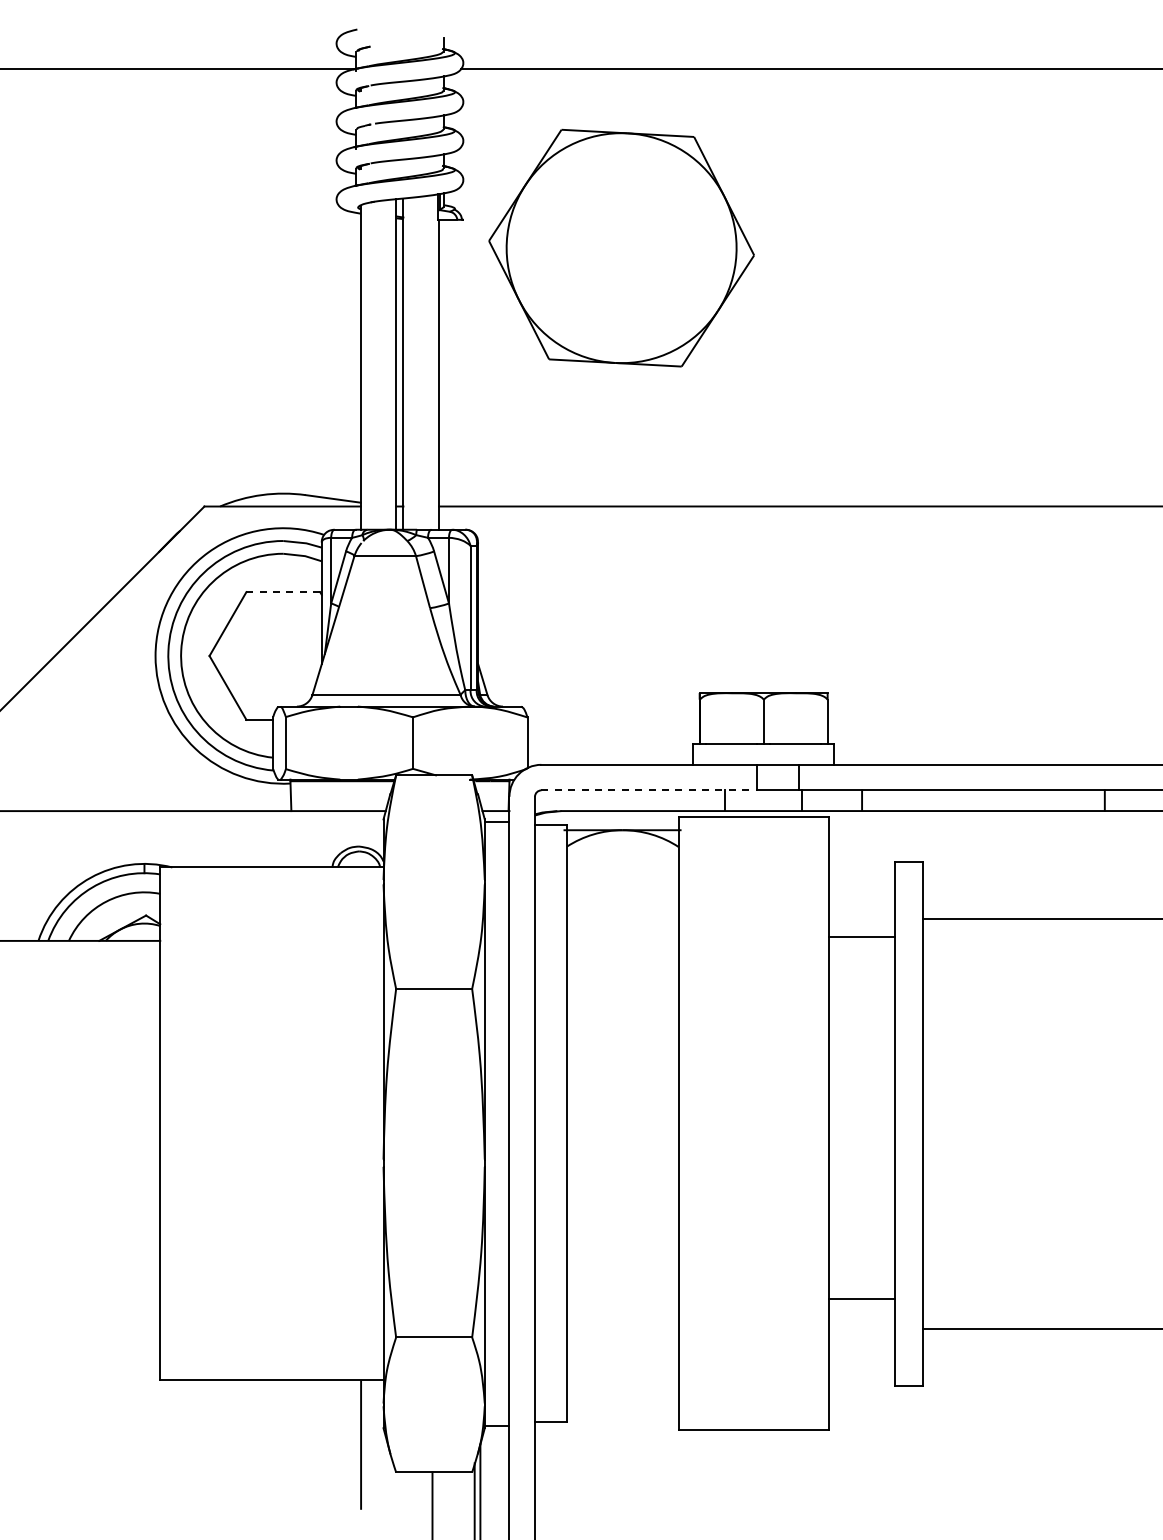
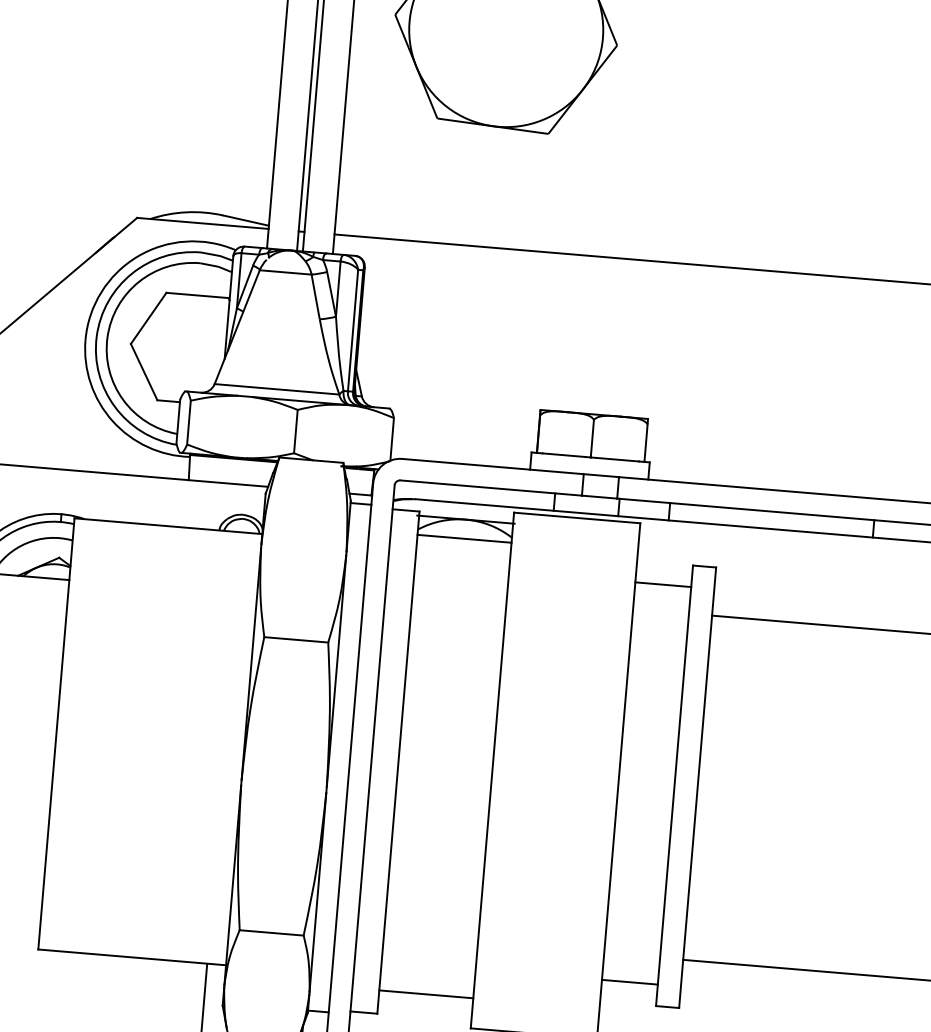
line: (283, 592) -> (197, 295), dashed -> solid
line: (649, 790) -> (491, 488), dashed -> solid
line: (622, 852) -> (464, 538), added
line: (861, 937) -> (662, 584), moved
line: (861, 1299) -> (629, 982), moved
line: (622, 1394) -> (426, 994), added

